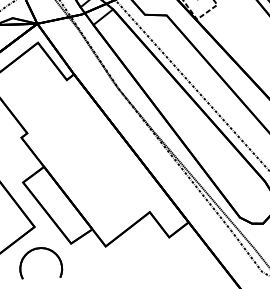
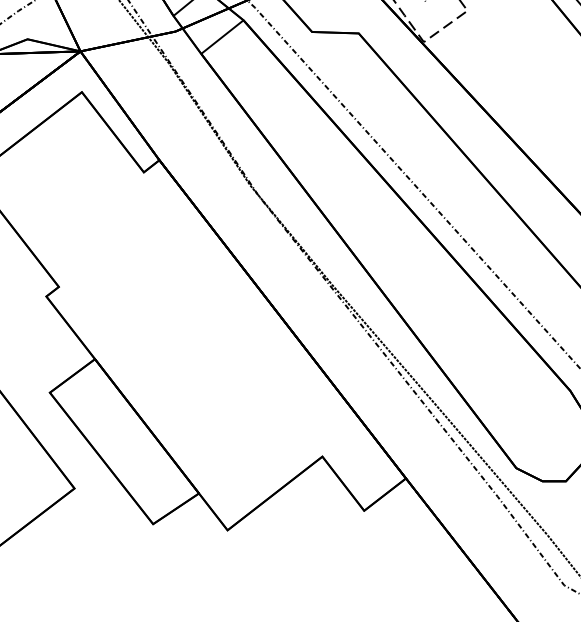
part: (40, 249) -> (87, 536), removed

